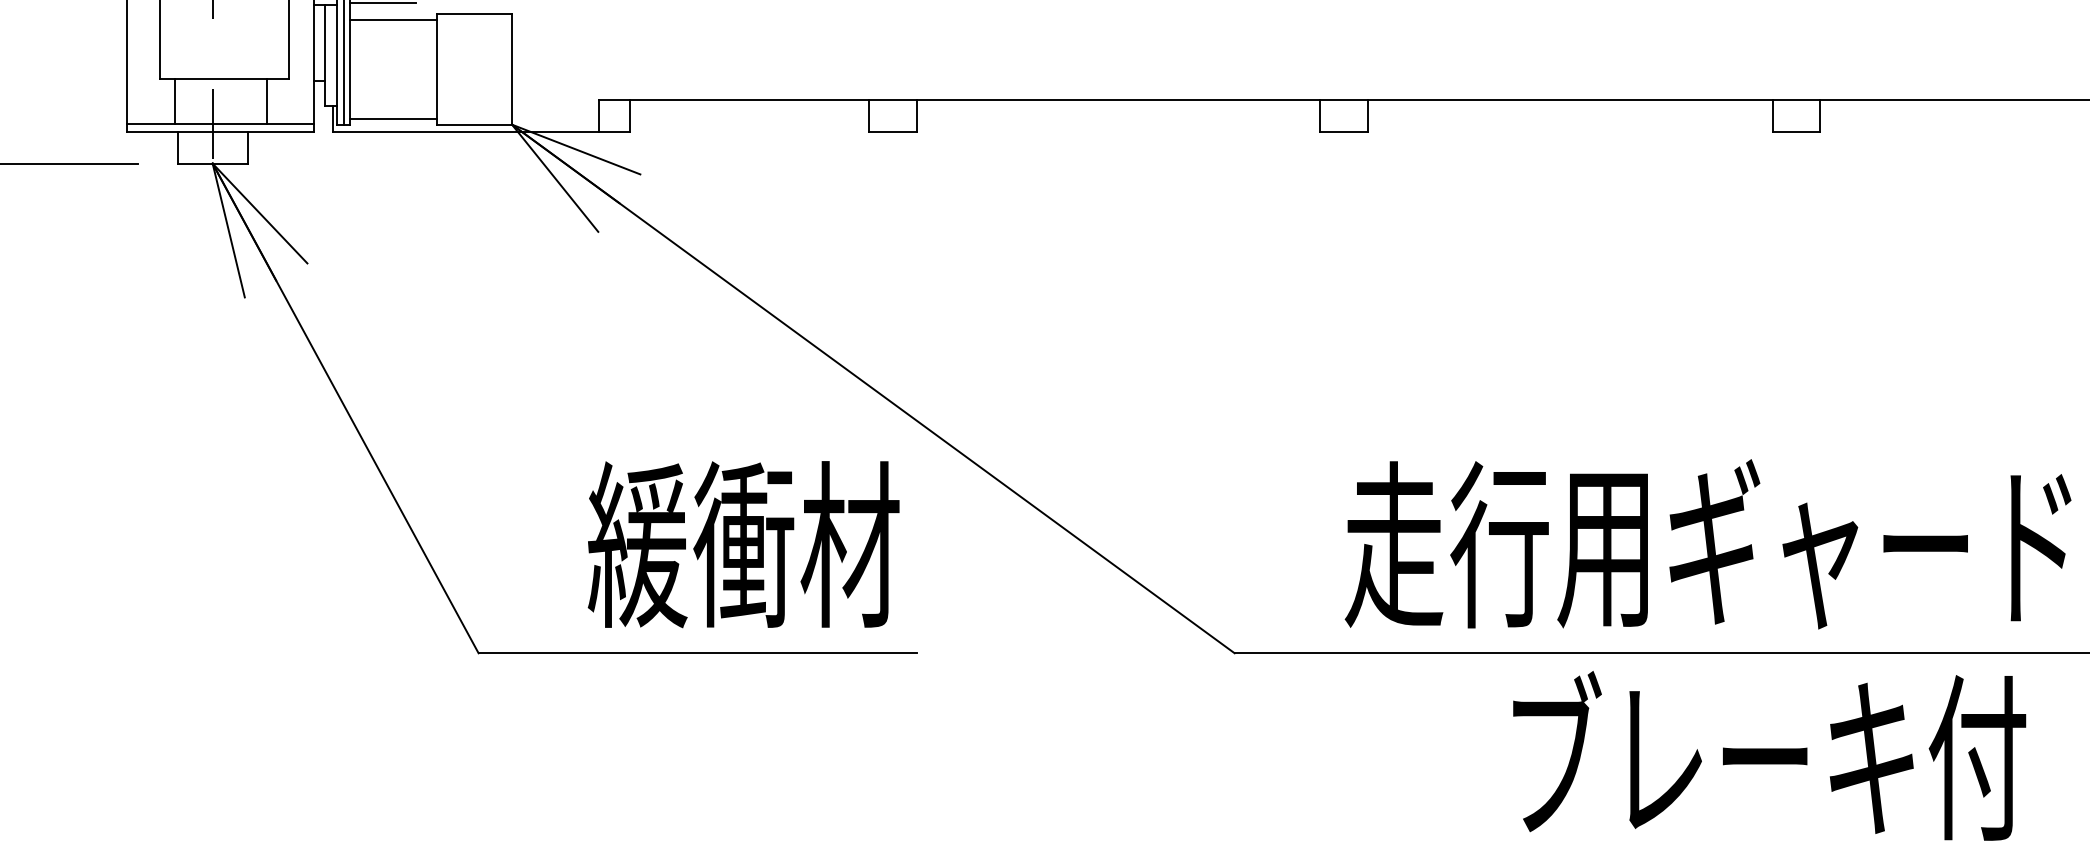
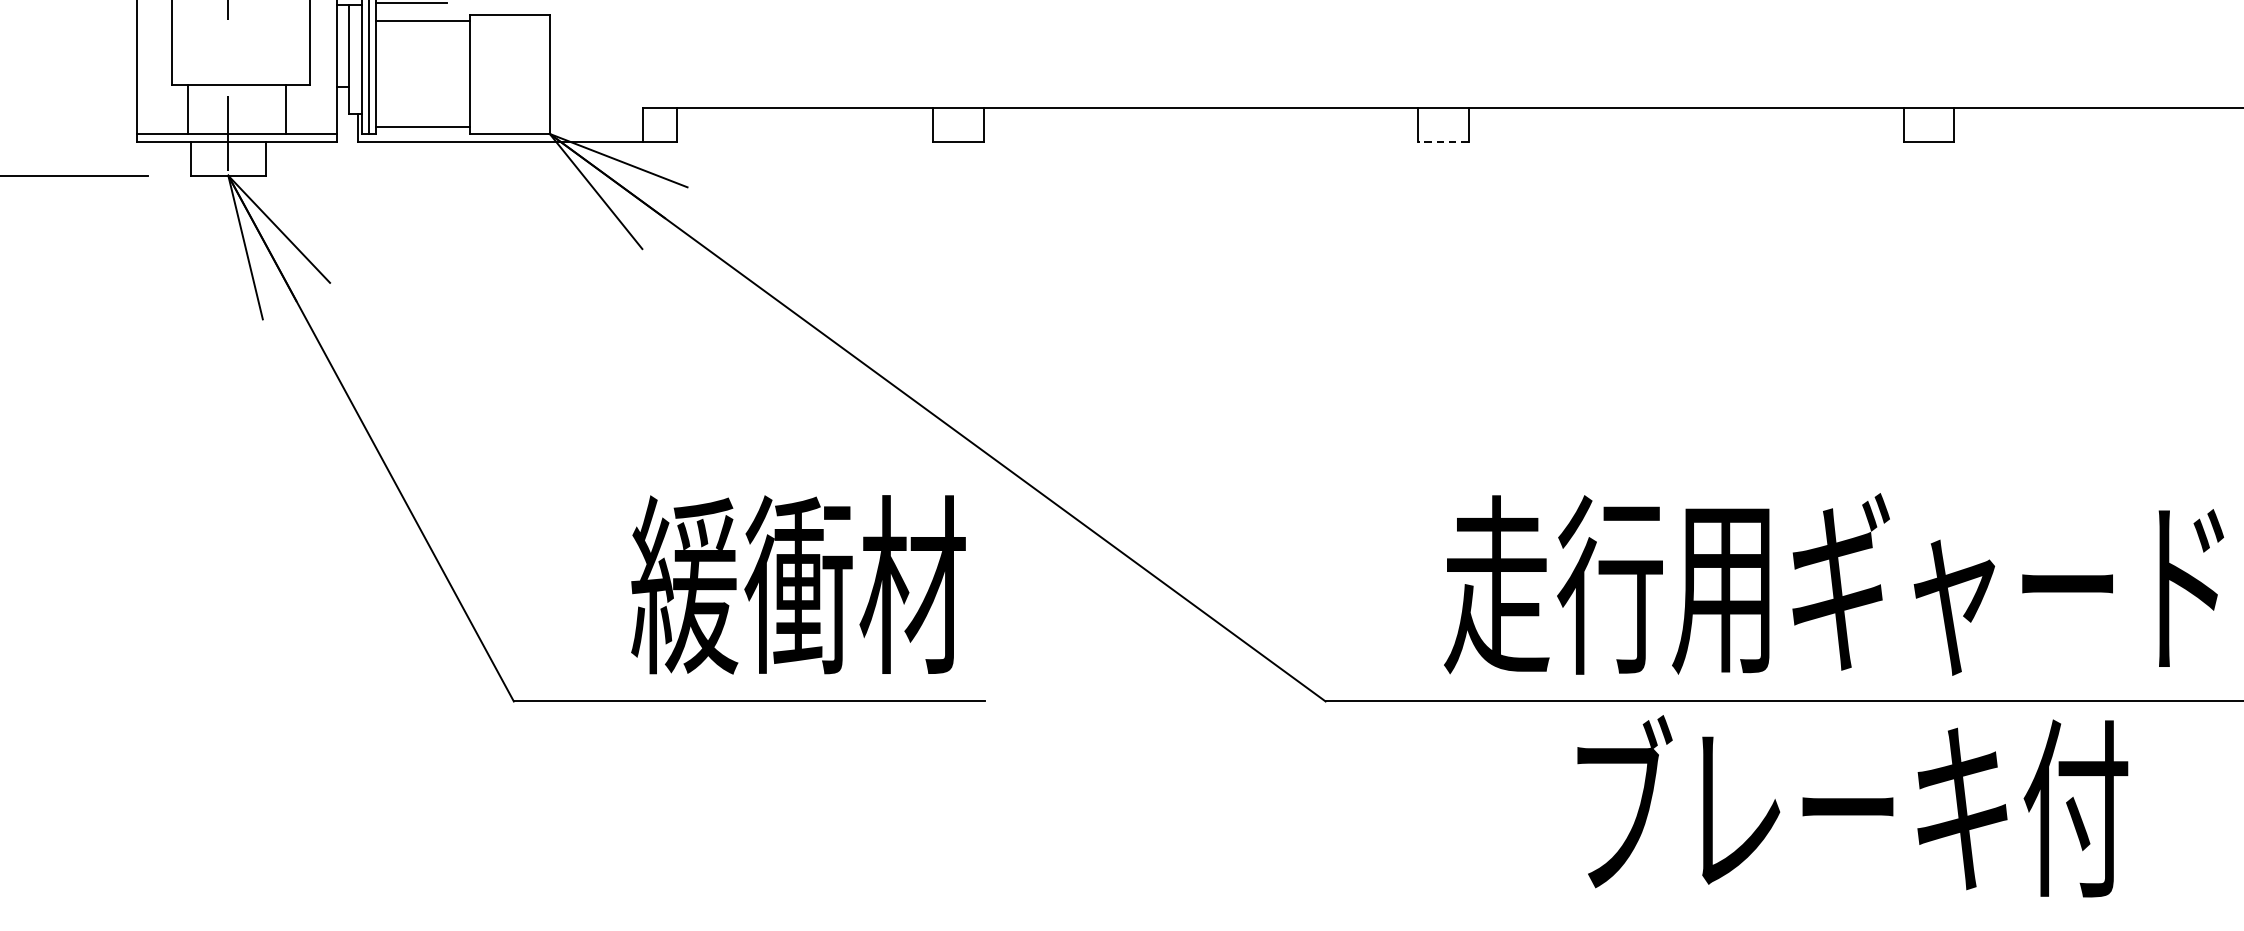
line: (1344, 131) -> (1443, 141), solid -> dashed
text: (1769, 755) -> (1852, 805), moved

